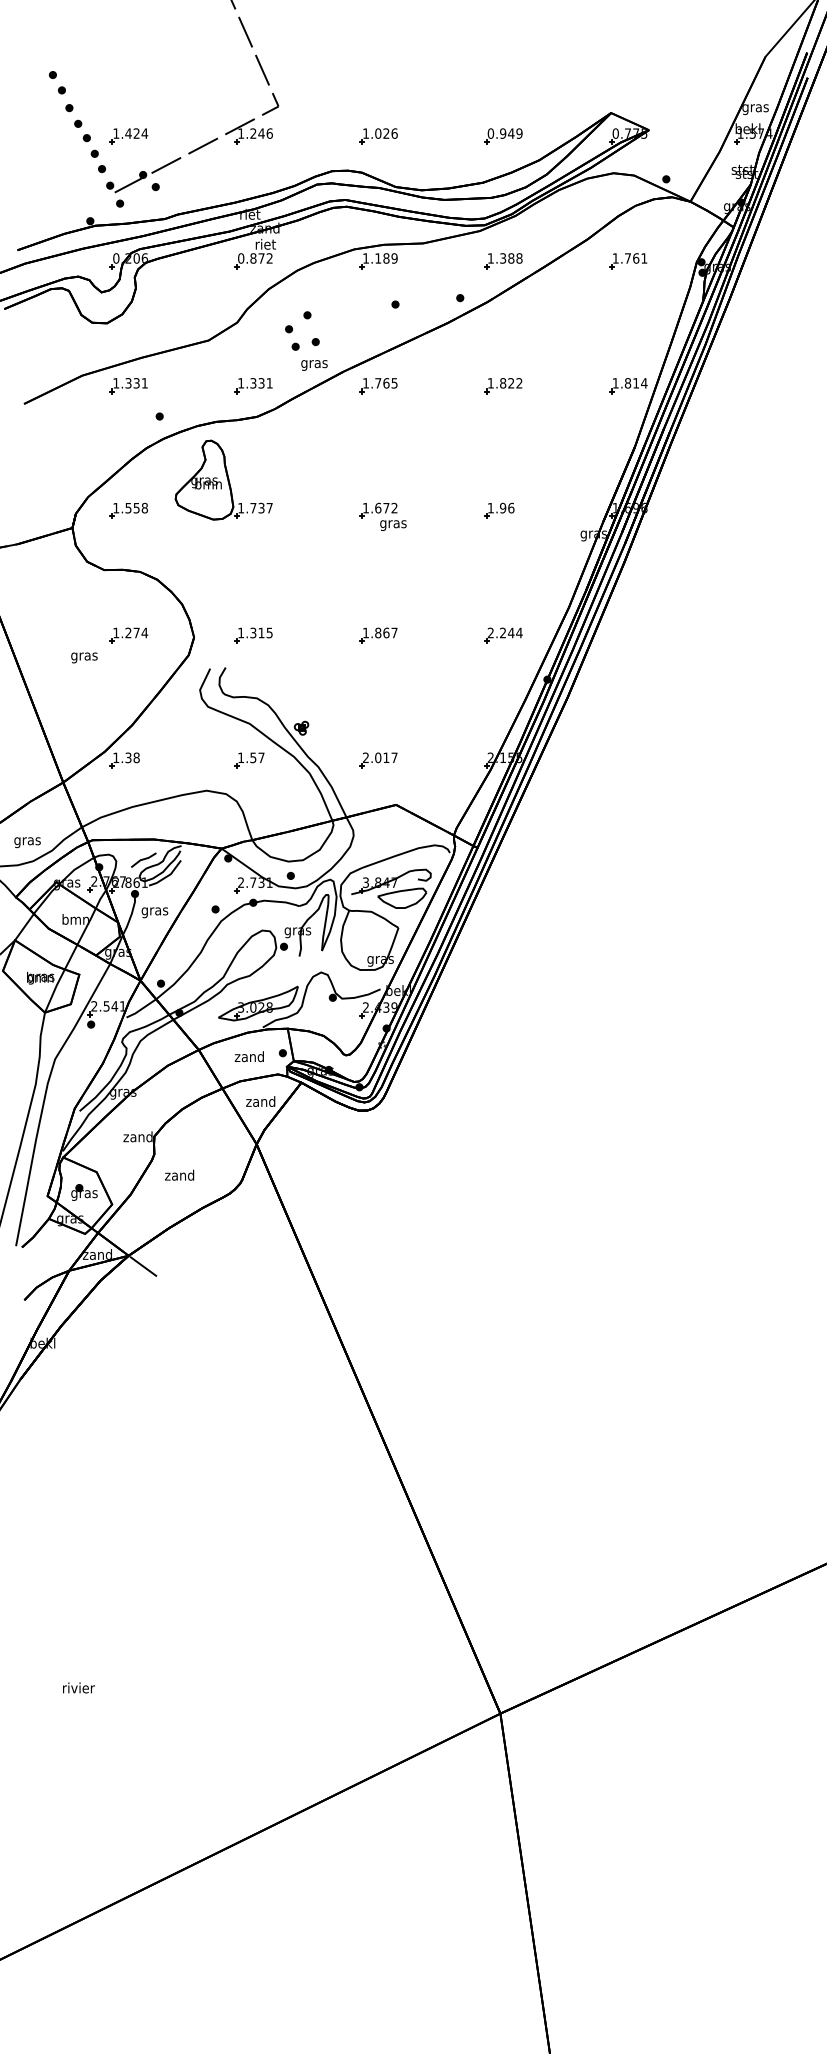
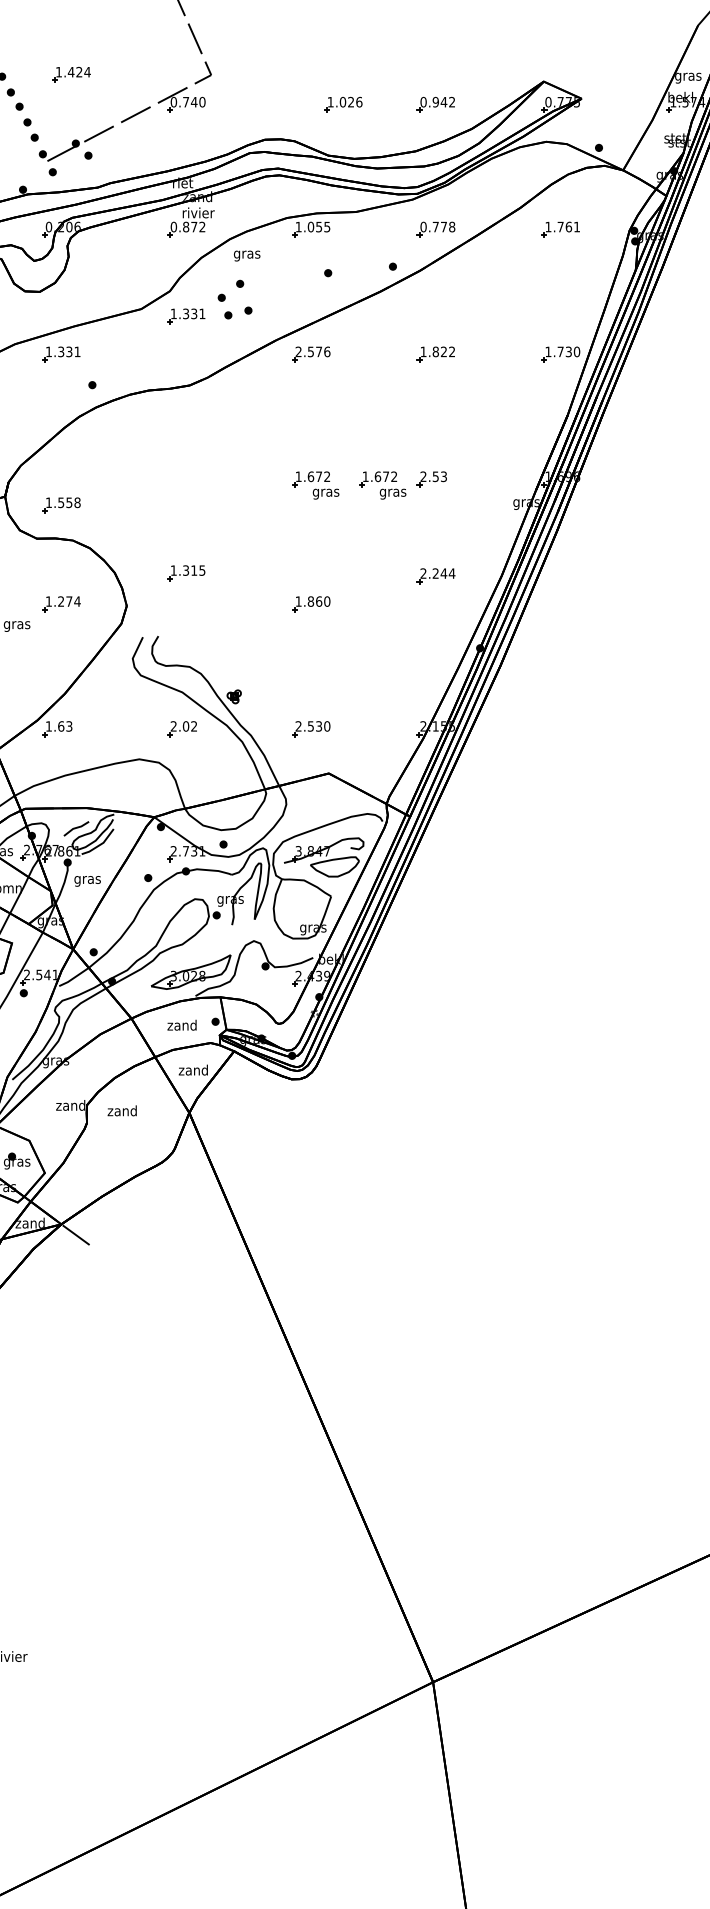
text: (255, 133) -> (188, 102), 1.246 -> 0.740
text: (519, 133) -> (452, 102), 0.949 -> 0.942
part: (128, 136) -> (71, 75), moved
part: (378, 136) -> (343, 105), moved
text: (266, 243) -> (199, 212), riet -> rivier
text: (386, 258) -> (319, 227), 1.189 -> 1.055
text: (500, 258) -> (433, 227), 1.388 -> 0.778
text: (314, 365) -> (247, 256), moved
text: (380, 383) -> (313, 352), 1.765 -> 2.576
text: (635, 383) -> (568, 352), 1.814 -> 1.730
part: (253, 386) -> (186, 317), moved
part: (223, 479) -> (156, 448), removed
text: (500, 507) -> (433, 476), 1.96 -> 2.53
part: (128, 510) -> (61, 505), moved
part: (449, 516) -> (382, 485), added
text: (394, 632) -> (327, 601), 1.867 -> 1.860
part: (253, 635) -> (186, 573), moved
part: (503, 635) -> (436, 576), moved
text: (132, 757) -> (65, 726), 1.38 -> 1.63
text: (251, 757) -> (184, 726), 1.57 -> 2.02
text: (386, 757) -> (319, 726), 2.017 -> 2.530
text: (179, 1174) -> (122, 1110), moved

